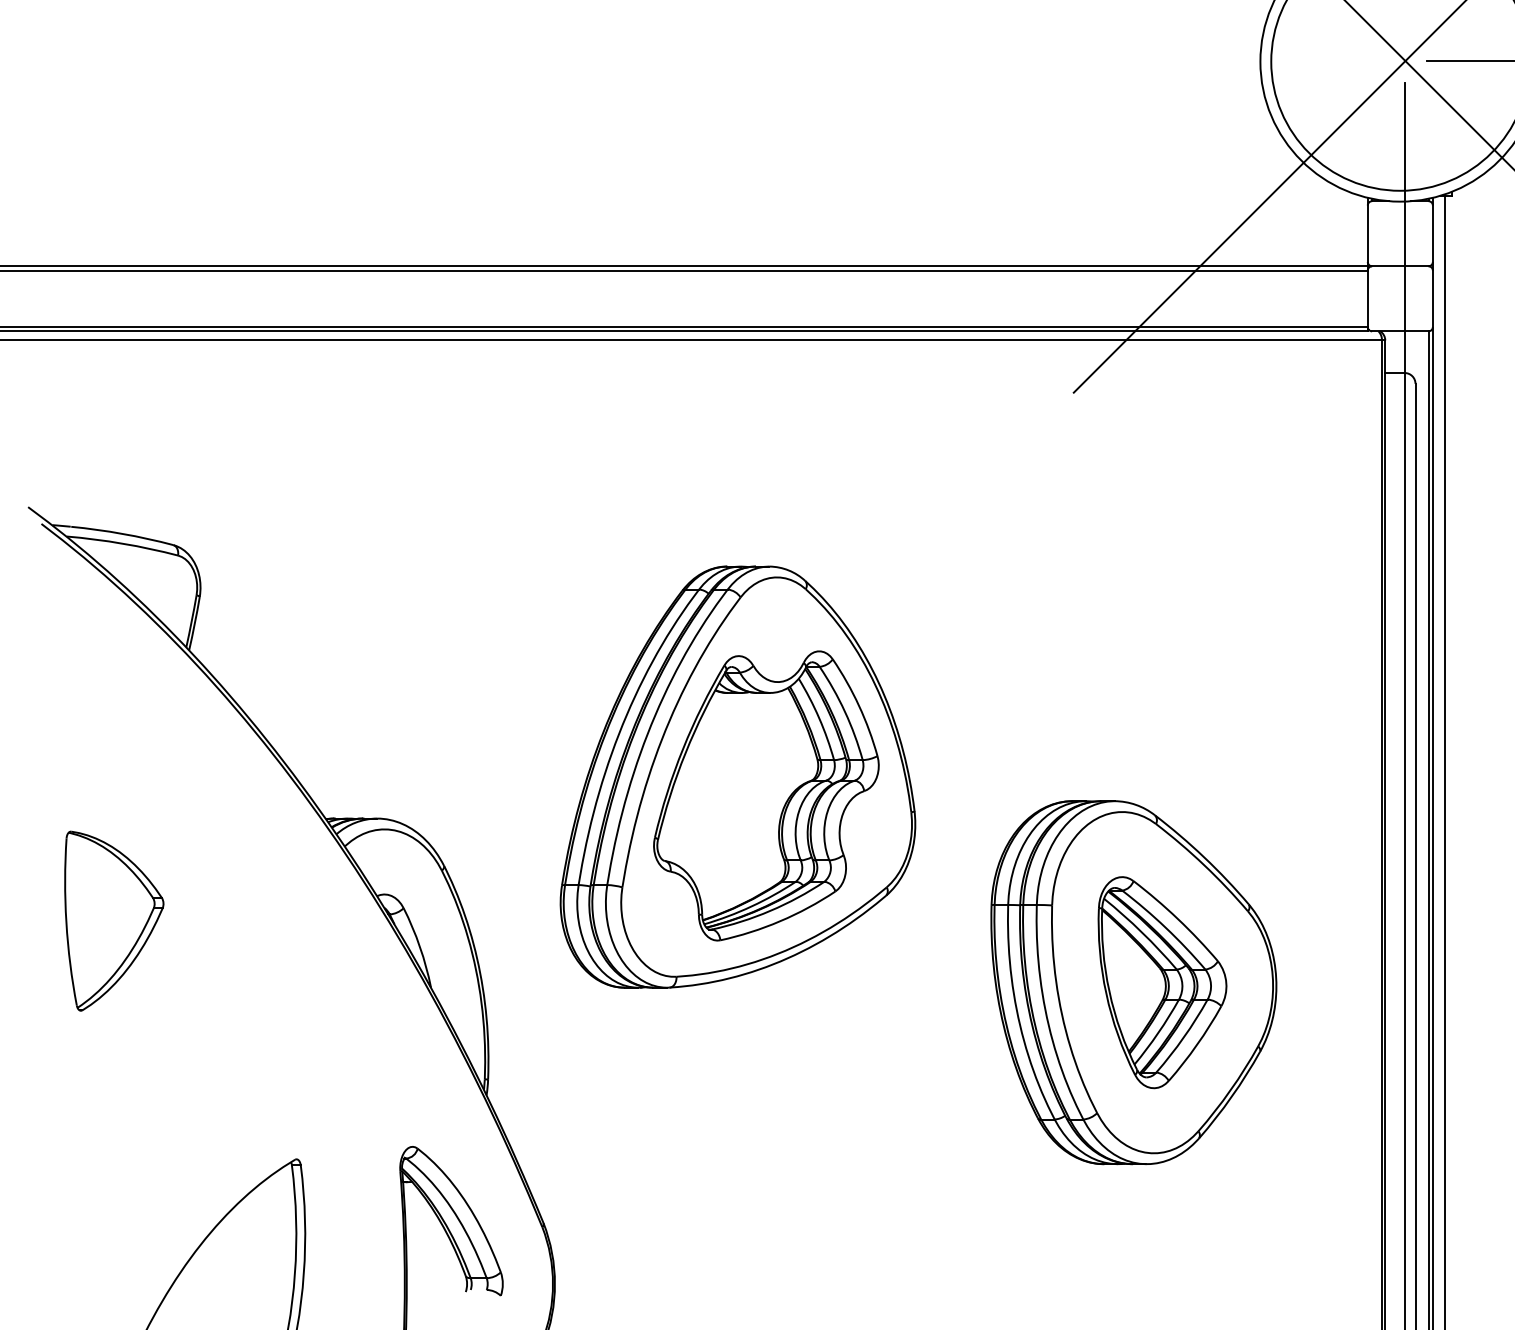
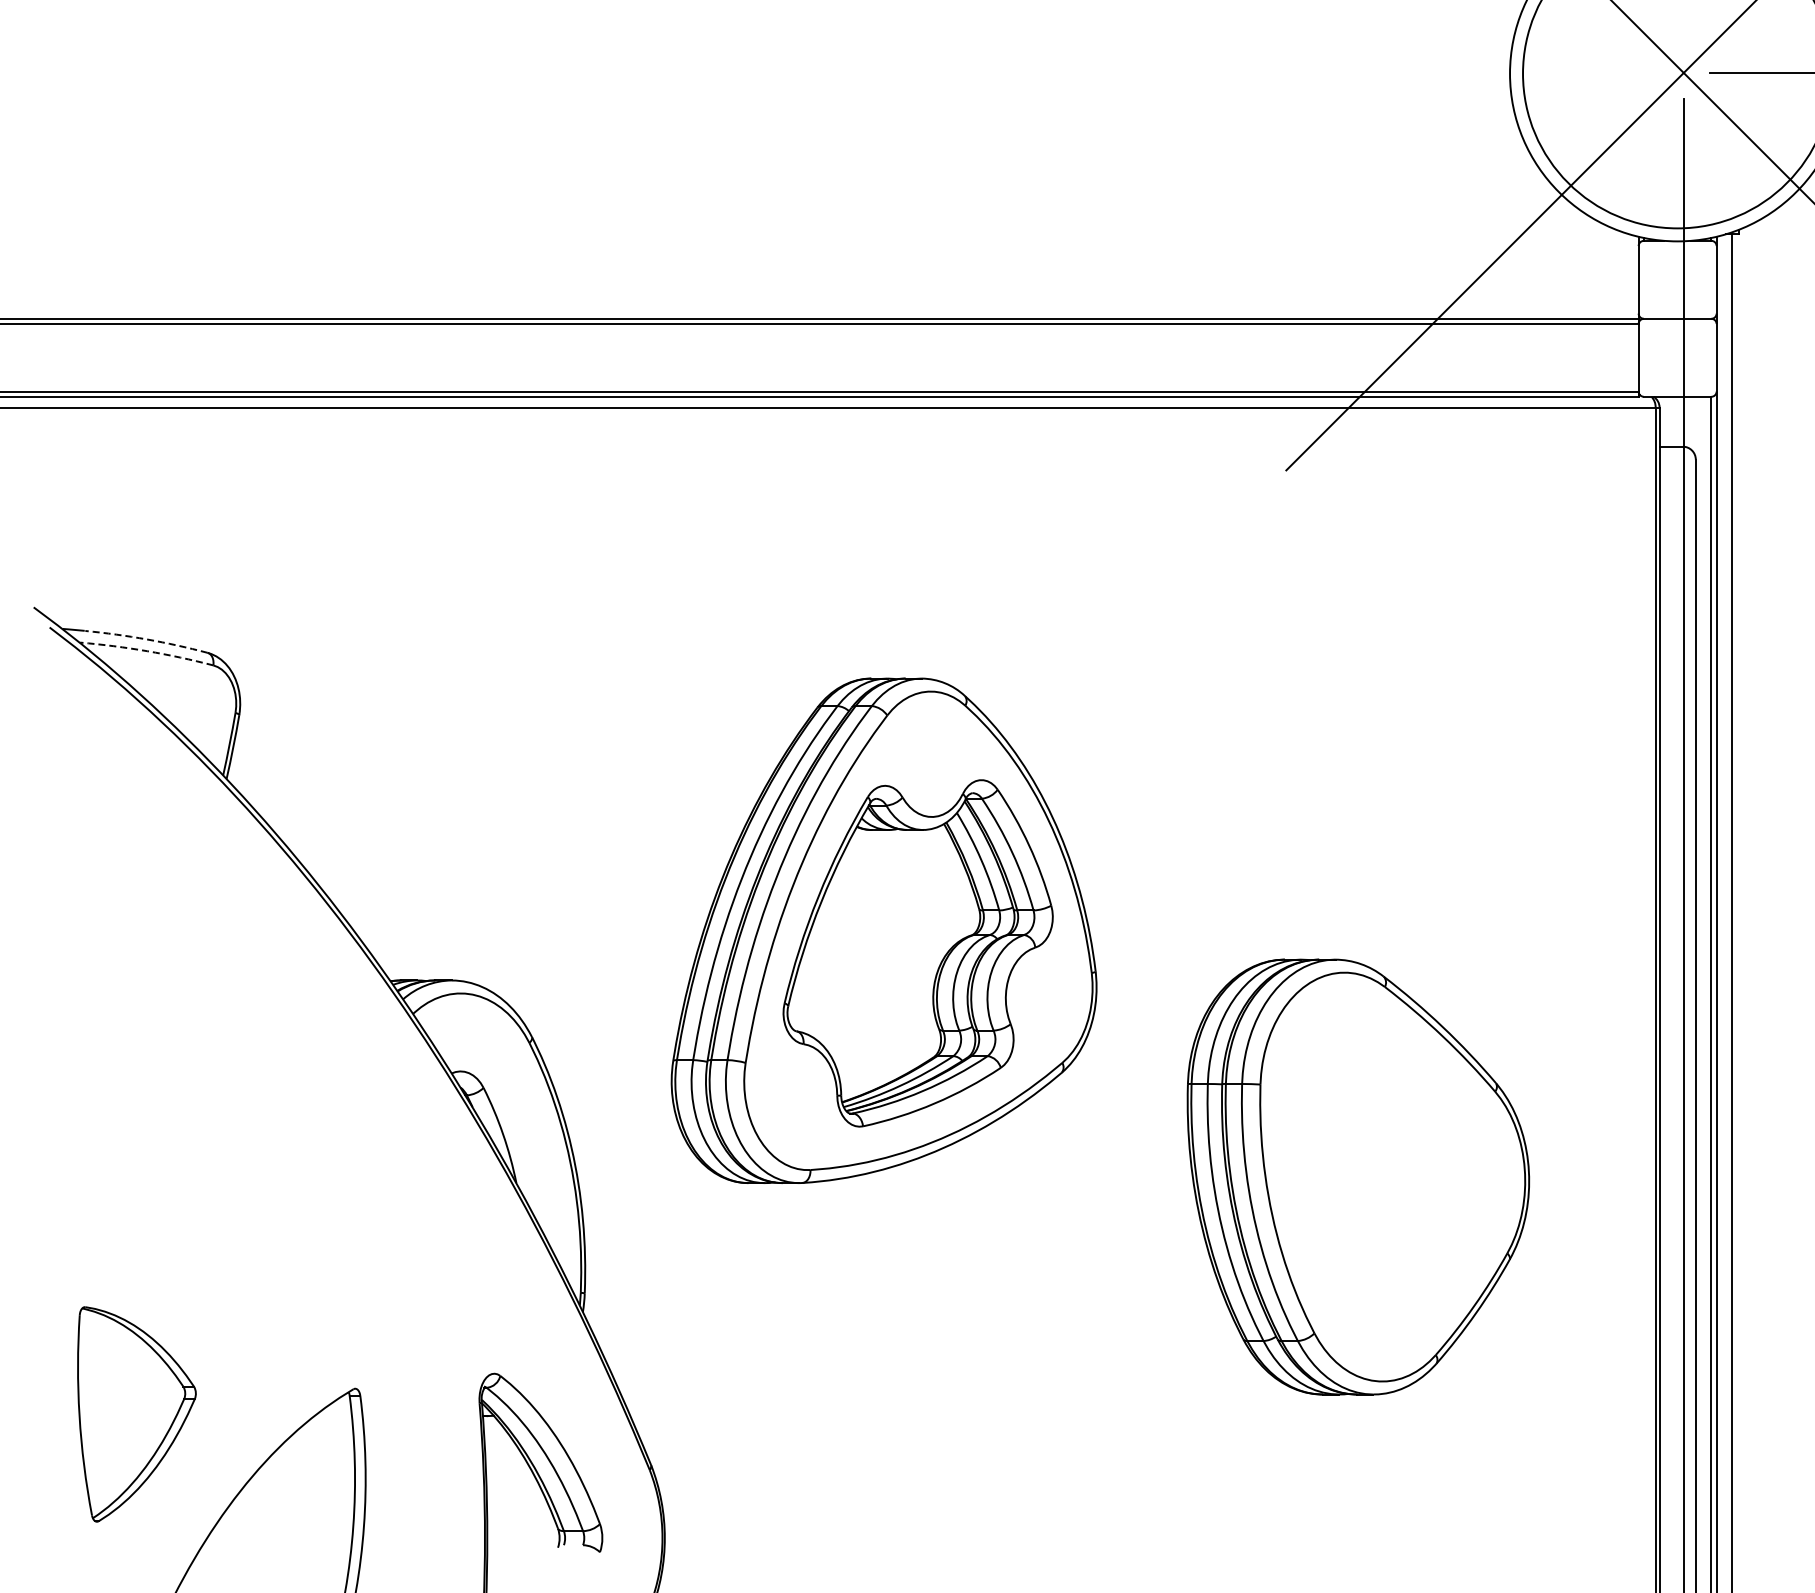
arc: (122, 533) -> (146, 639), solid -> dashed
arc: (123, 543) -> (147, 651), solid -> dashed
part: (113, 921) -> (136, 1414), moved
part: (1162, 982) -> (1392, 1176), removed

